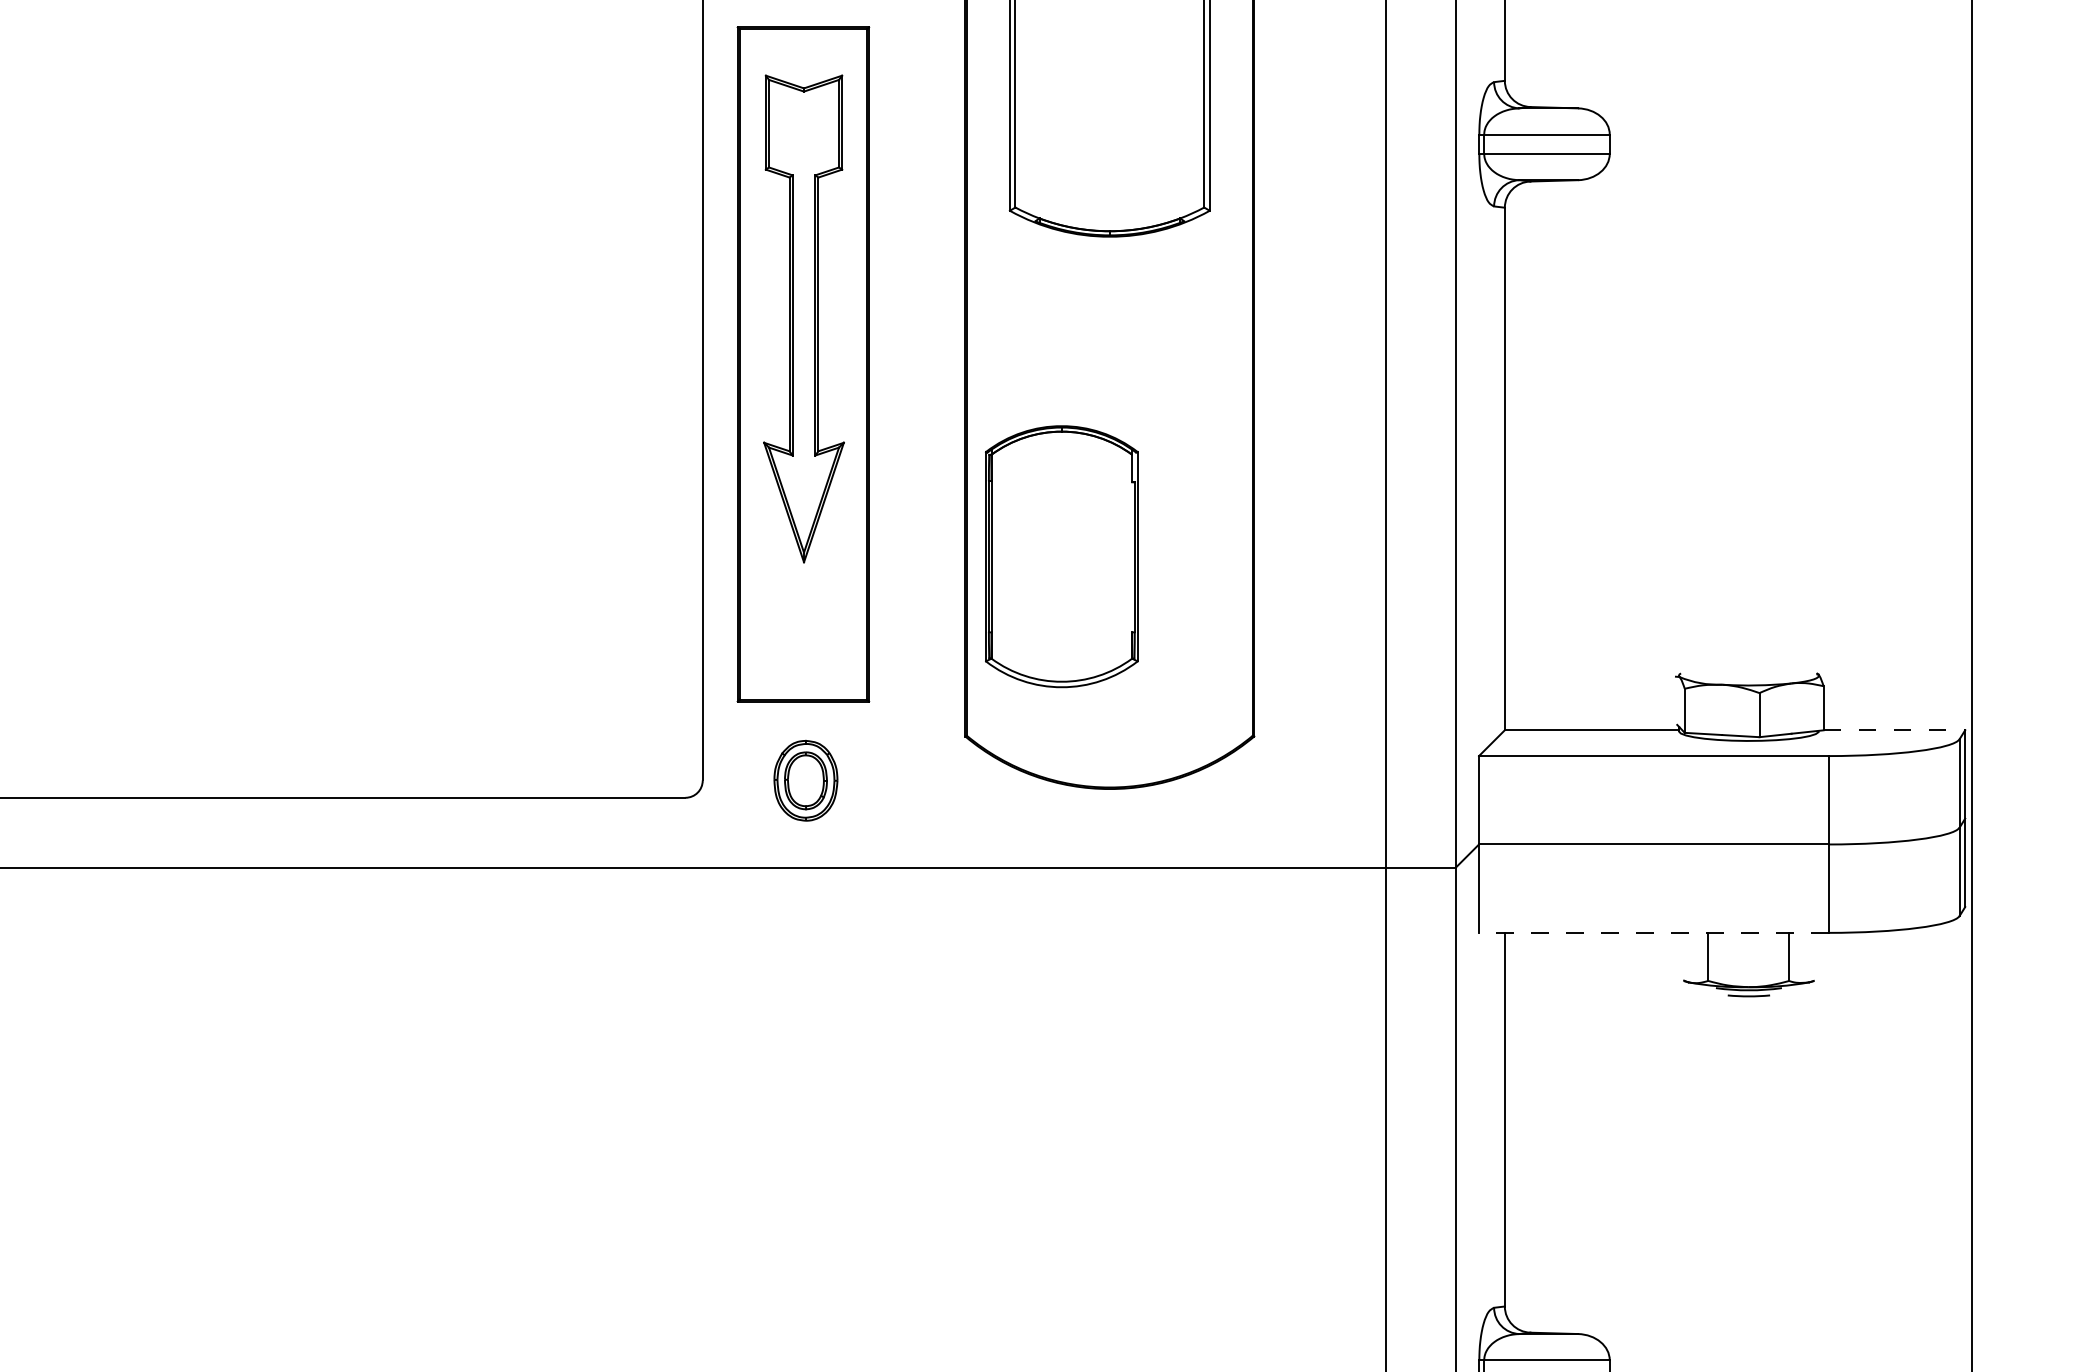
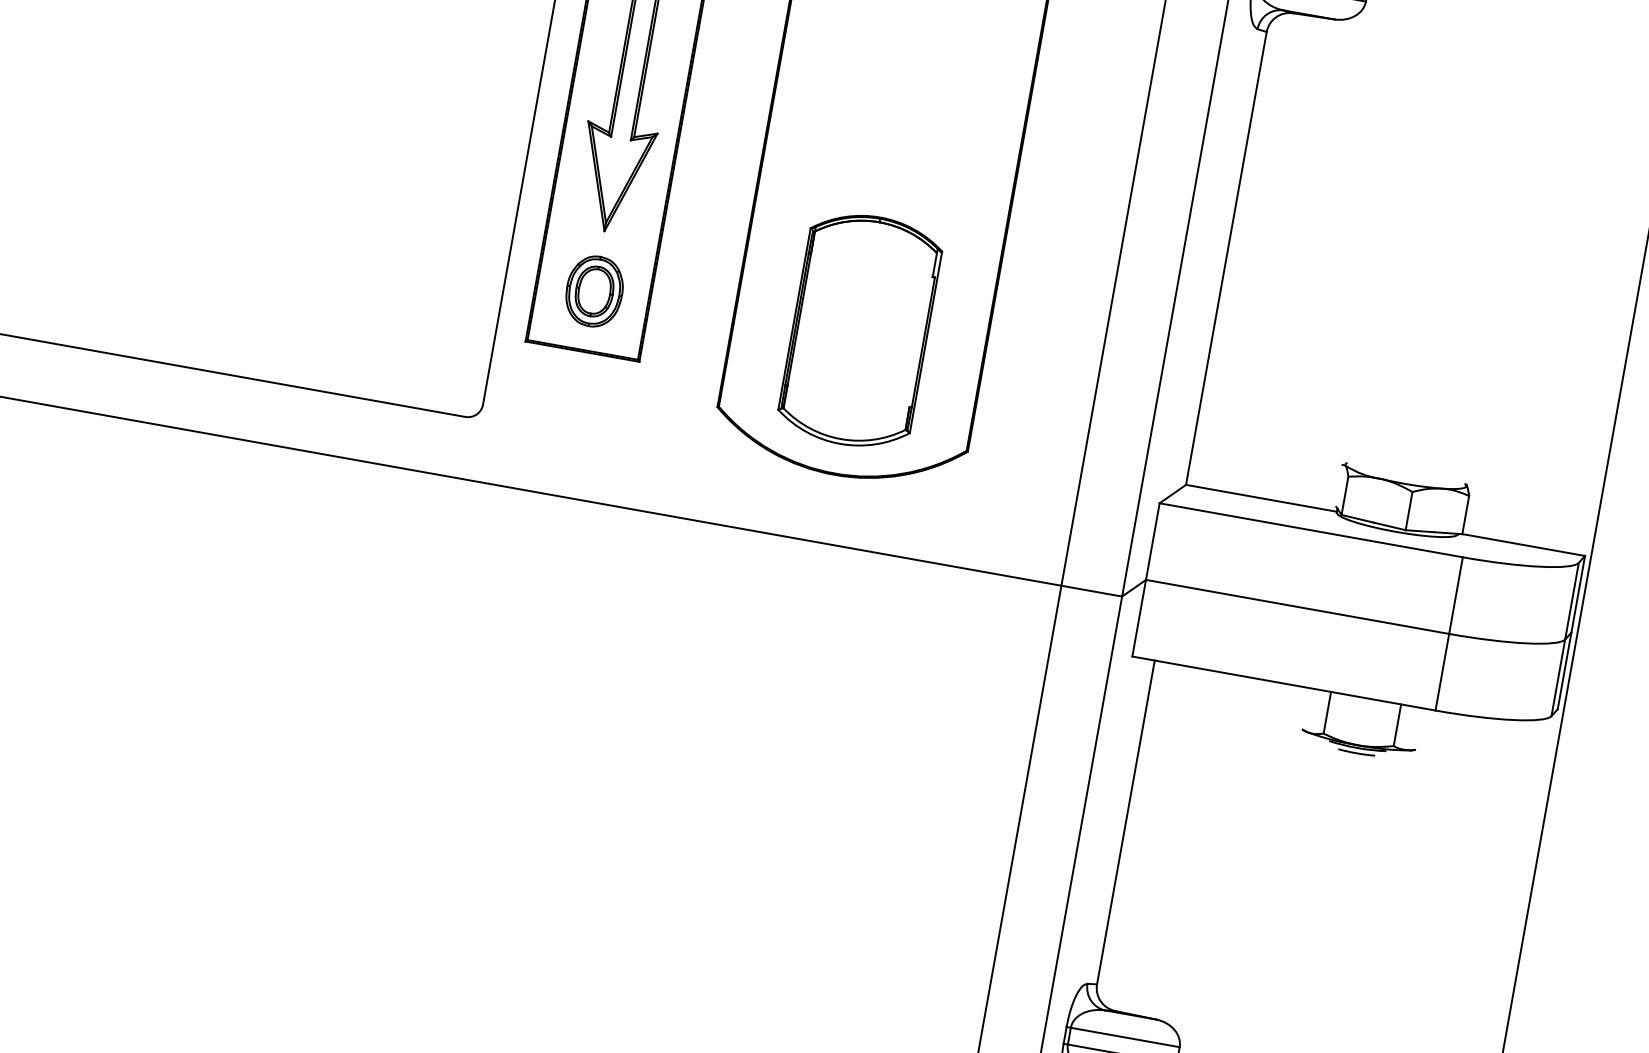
part: (1061, 556) -> (859, 330), moved
line: (1894, 730) -> (1523, 545), dashed -> solid
part: (805, 780) -> (594, 291), moved
line: (1653, 932) -> (1283, 683), dashed -> solid

